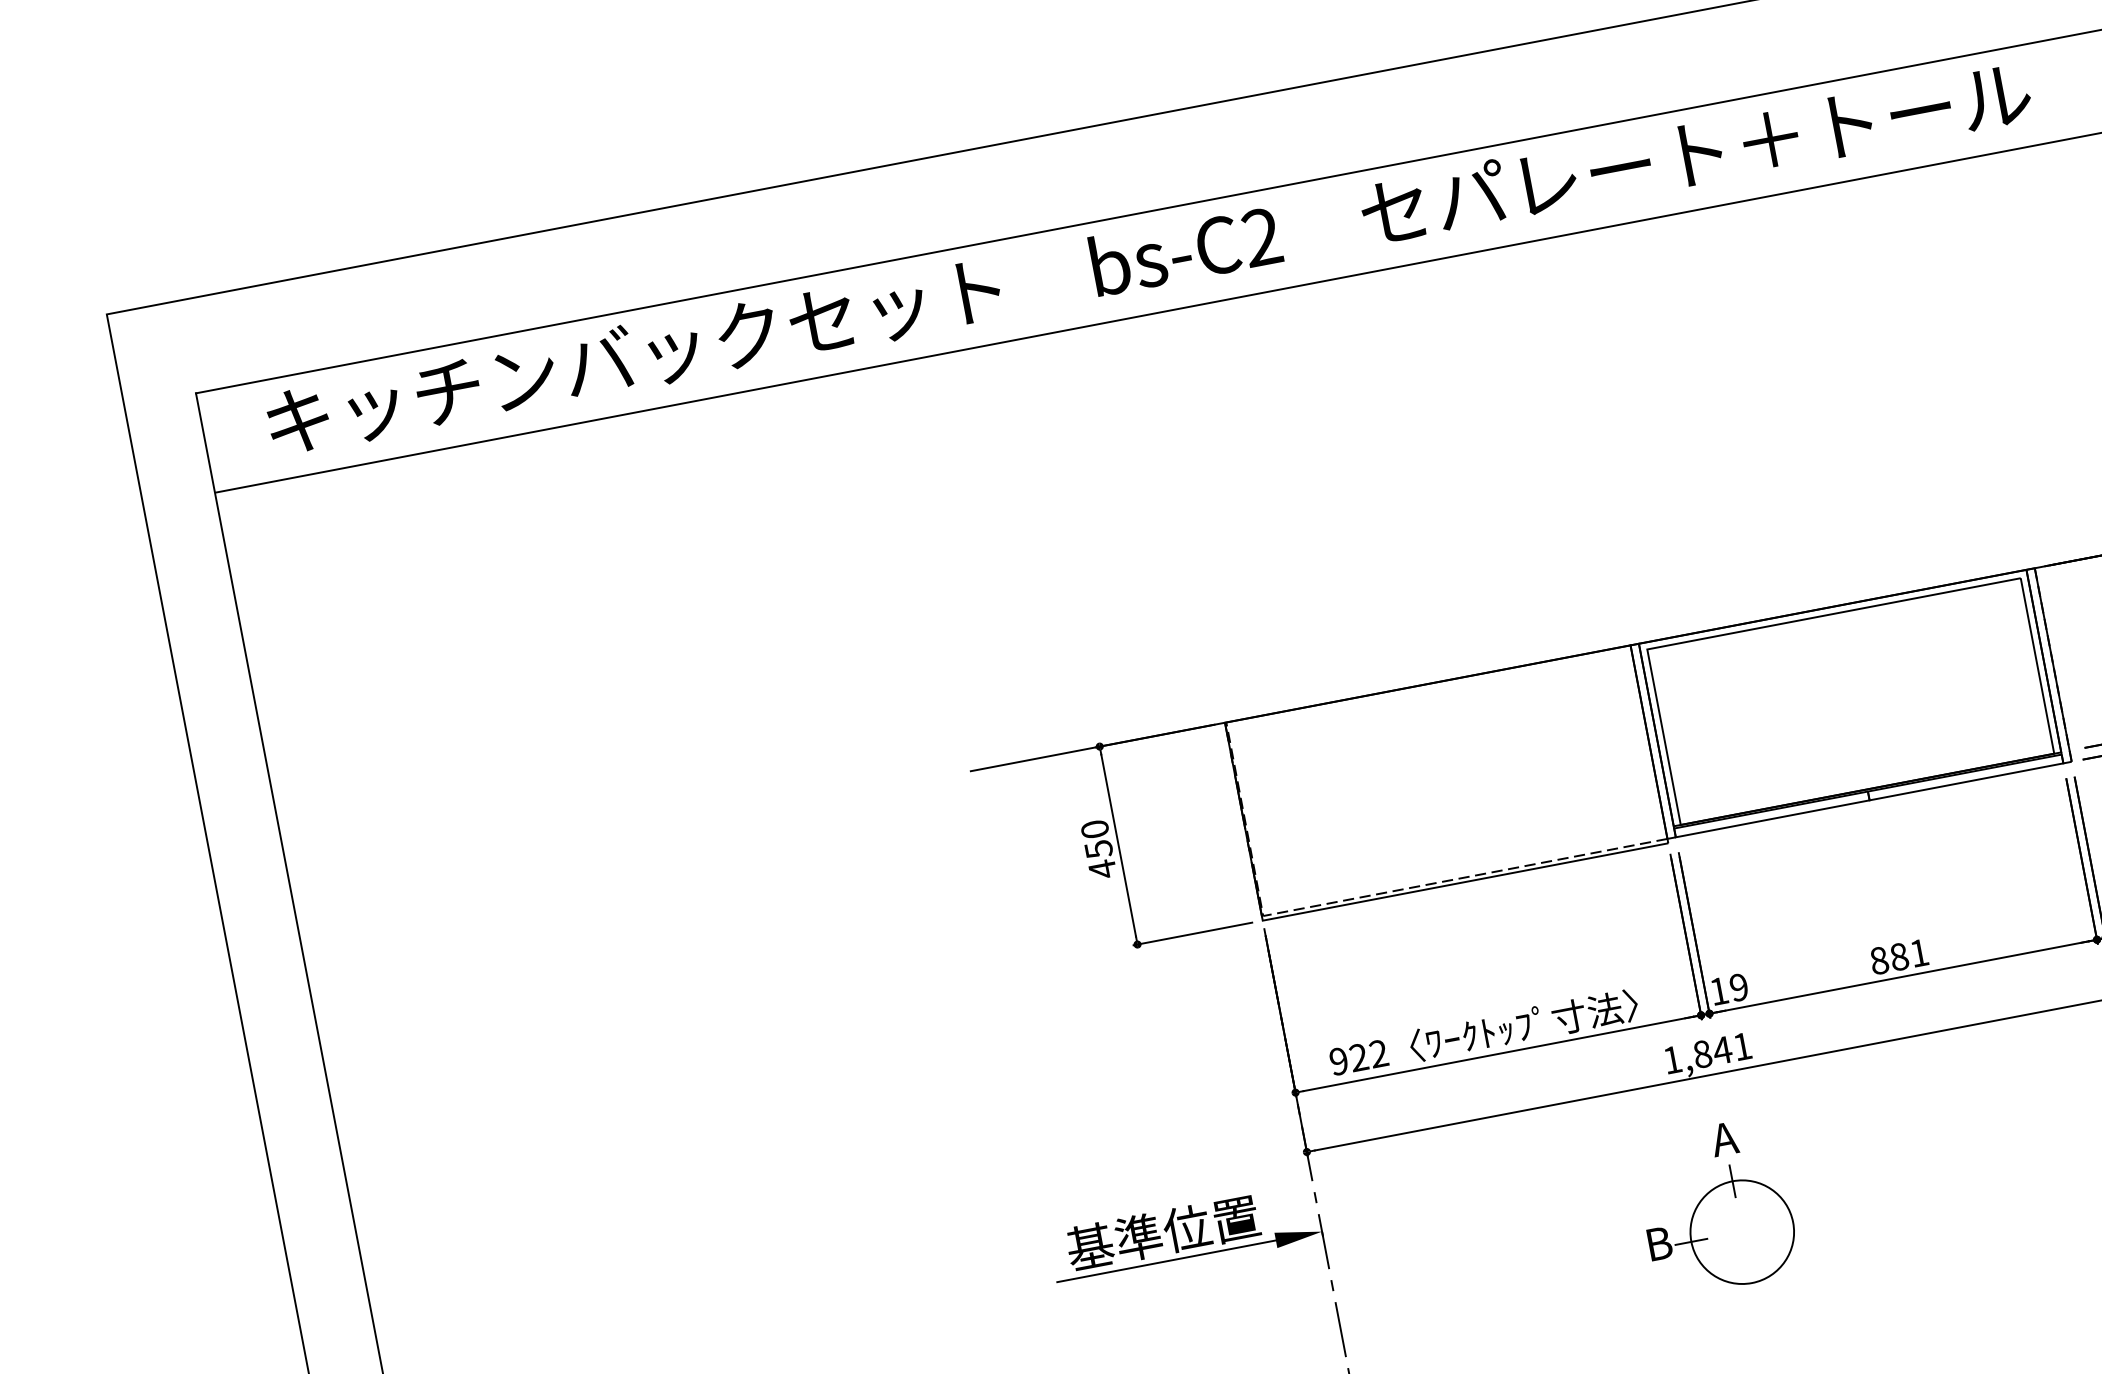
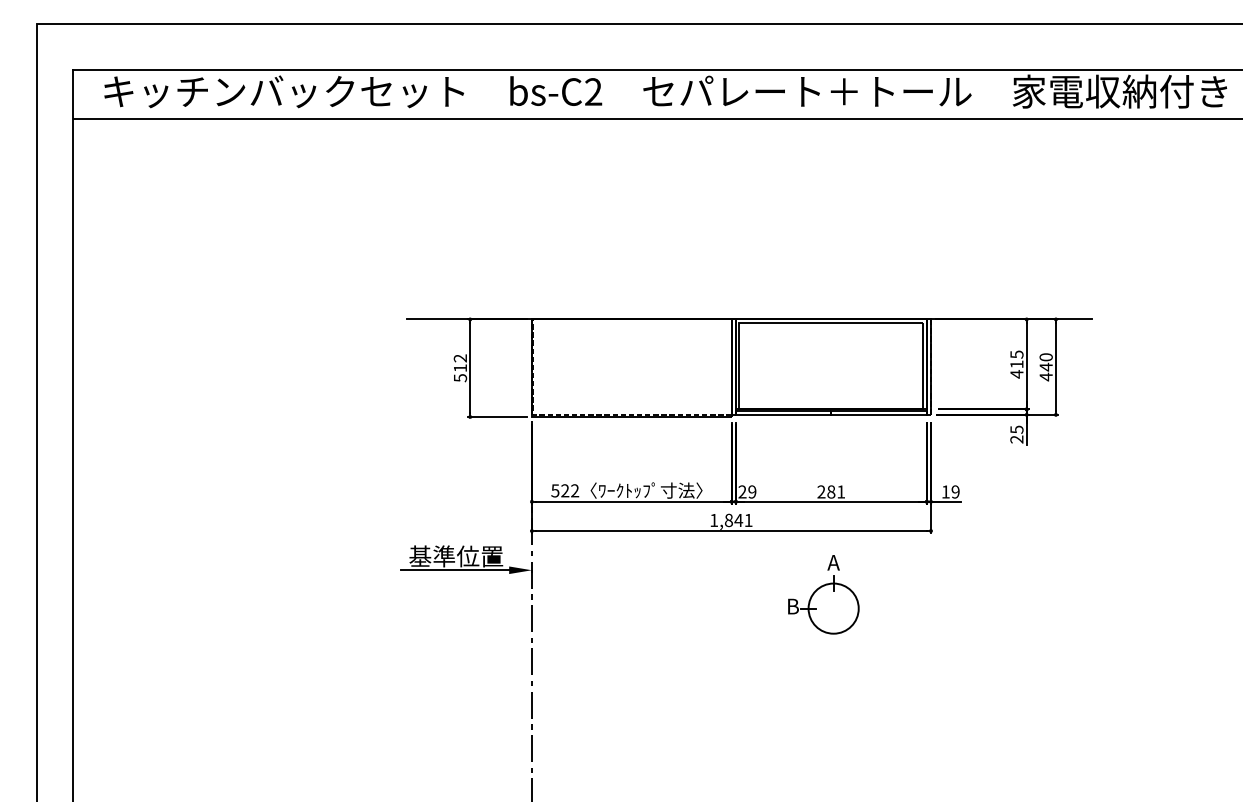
text: (1099, 849) -> (460, 368), 450 -> 512
text: (1879, 959) -> (821, 491), 881 -> 281
text: (1718, 990) -> (742, 491), 19 -> 29
text: (1339, 1060) -> (555, 490), 922 -> 522
part: (1716, 1207) -> (823, 594), moved

